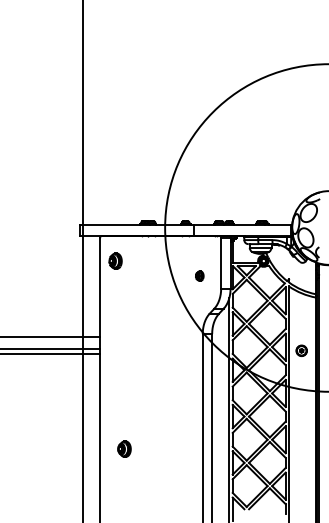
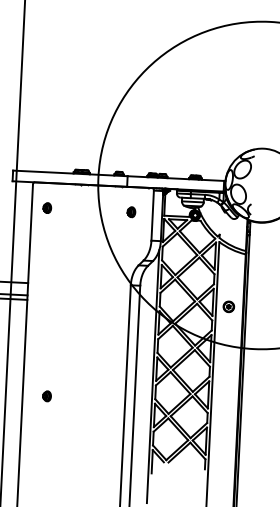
part: (115, 260) -> (47, 207), size x0.62
part: (199, 275) -> (131, 211), moved
part: (124, 448) -> (47, 395), size x0.62

